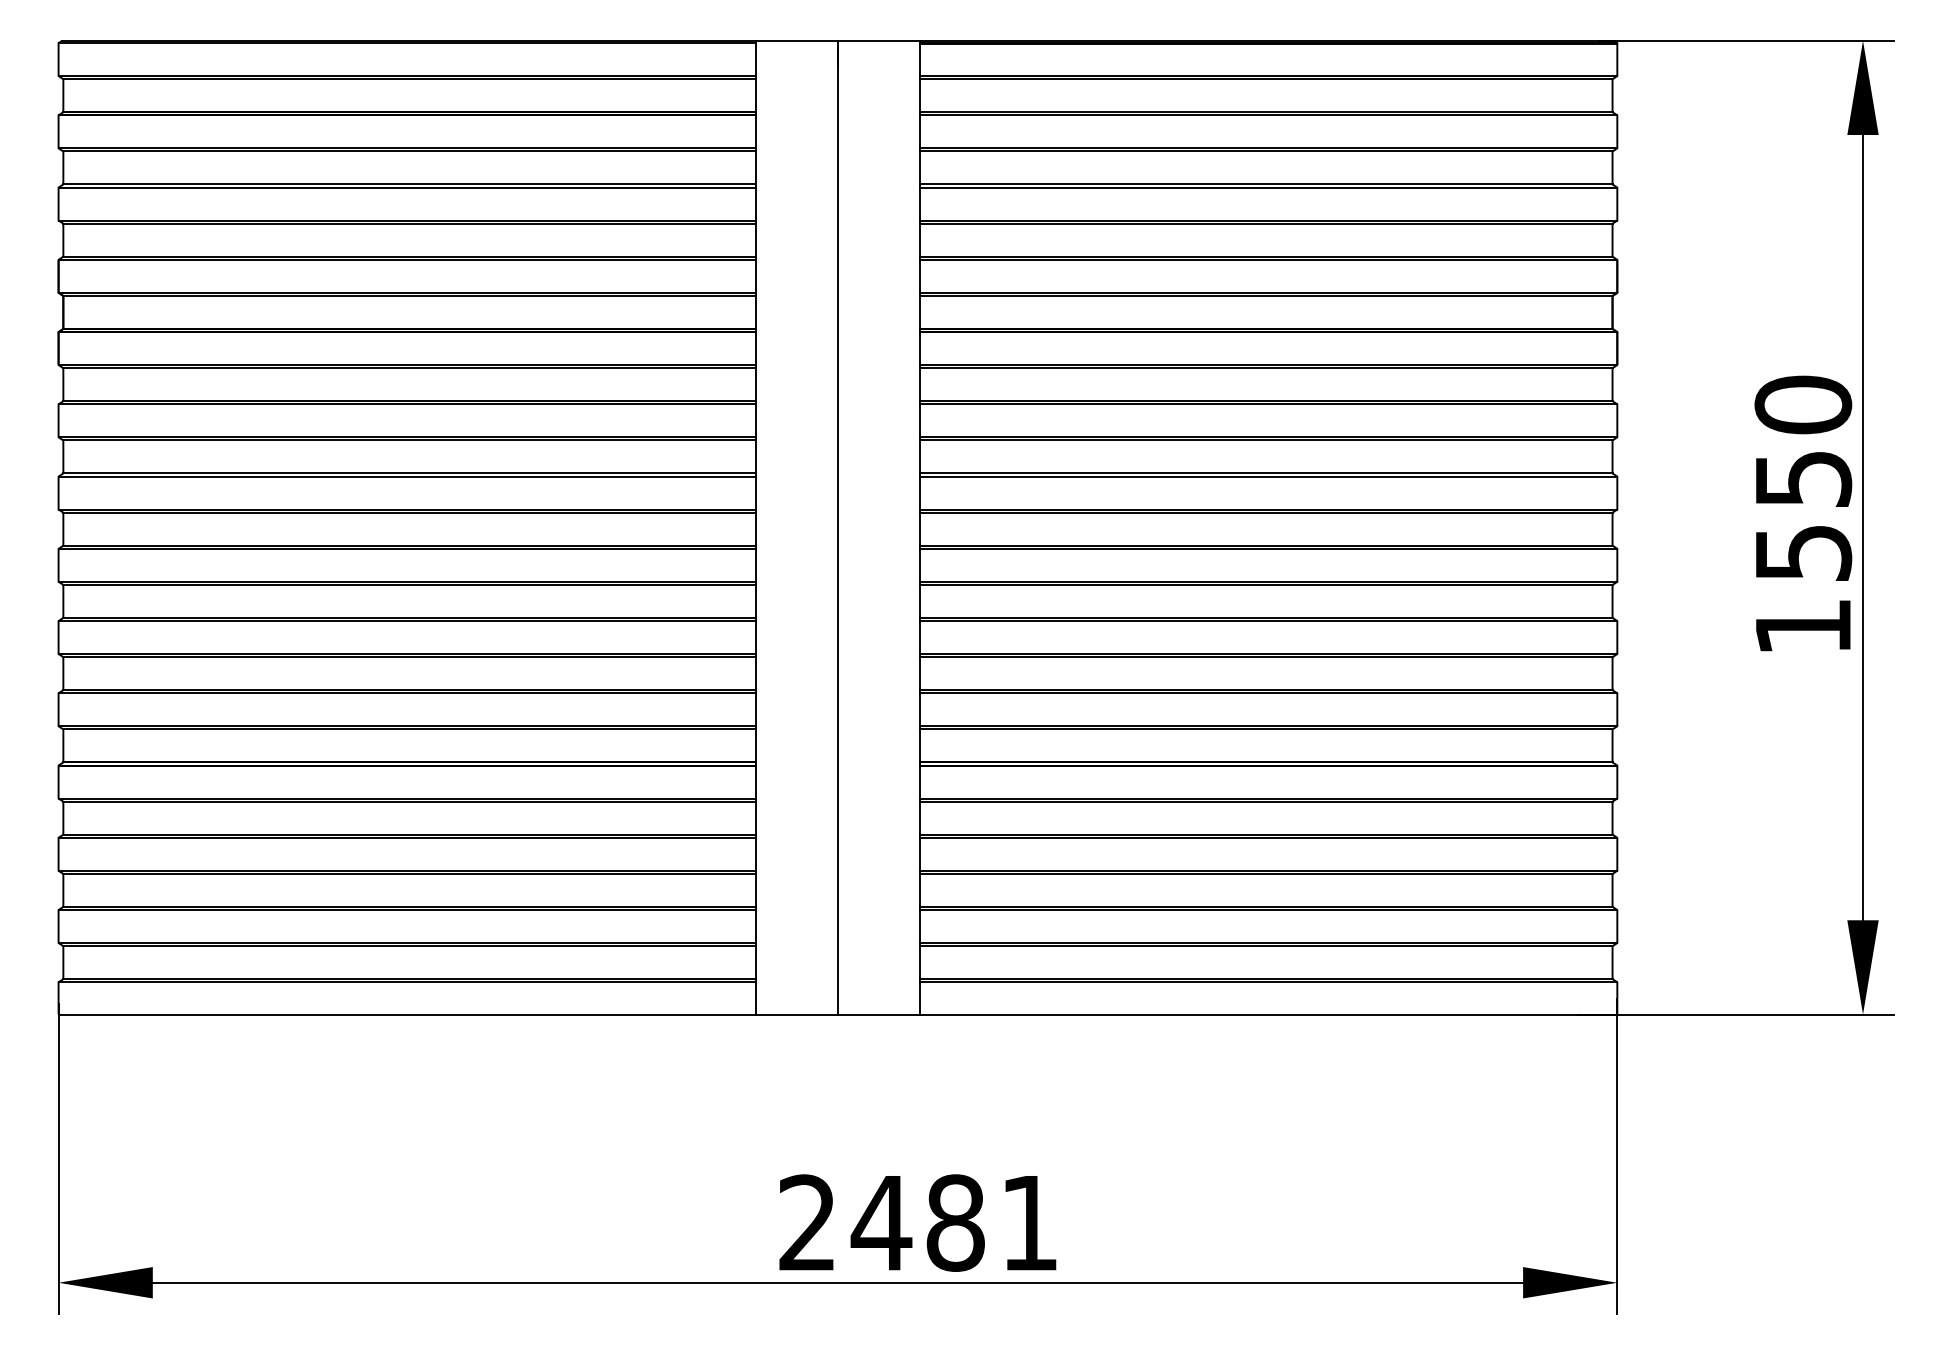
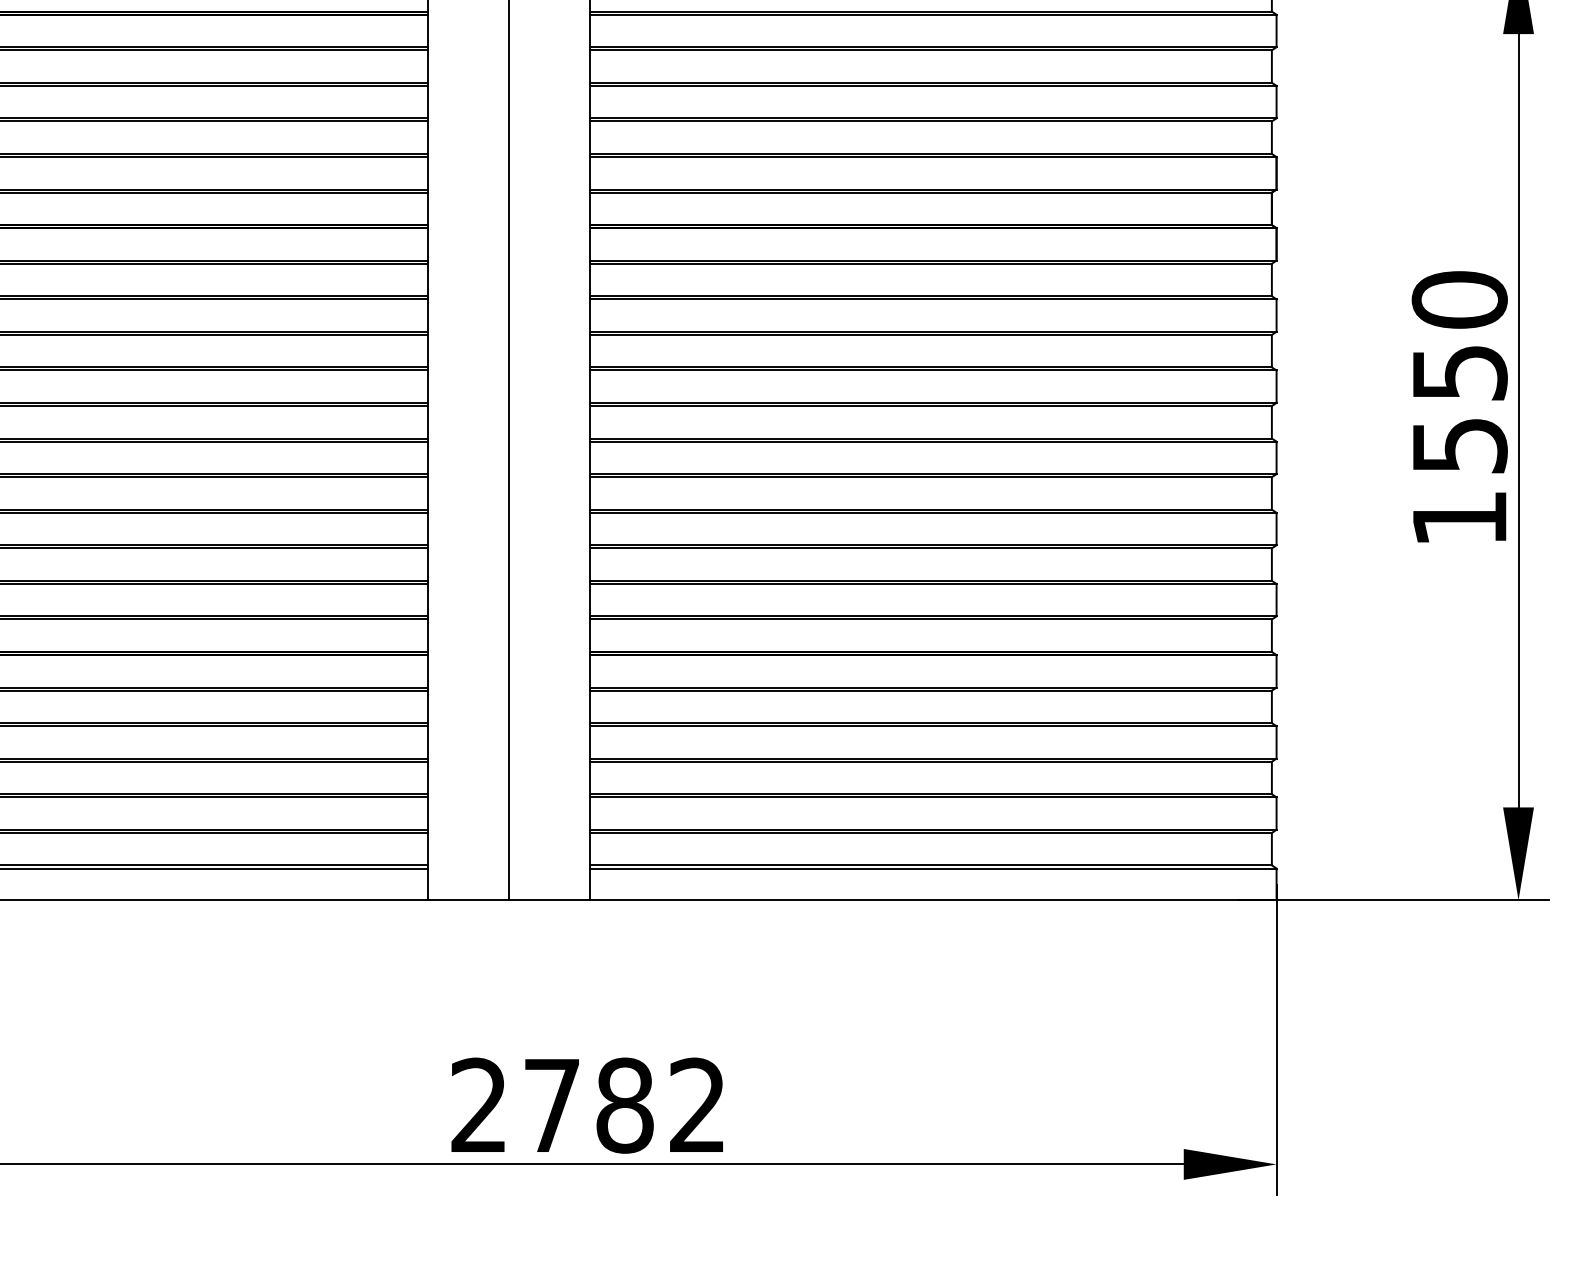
text: (953, 1222) -> (622, 1105), 2481 -> 2782

